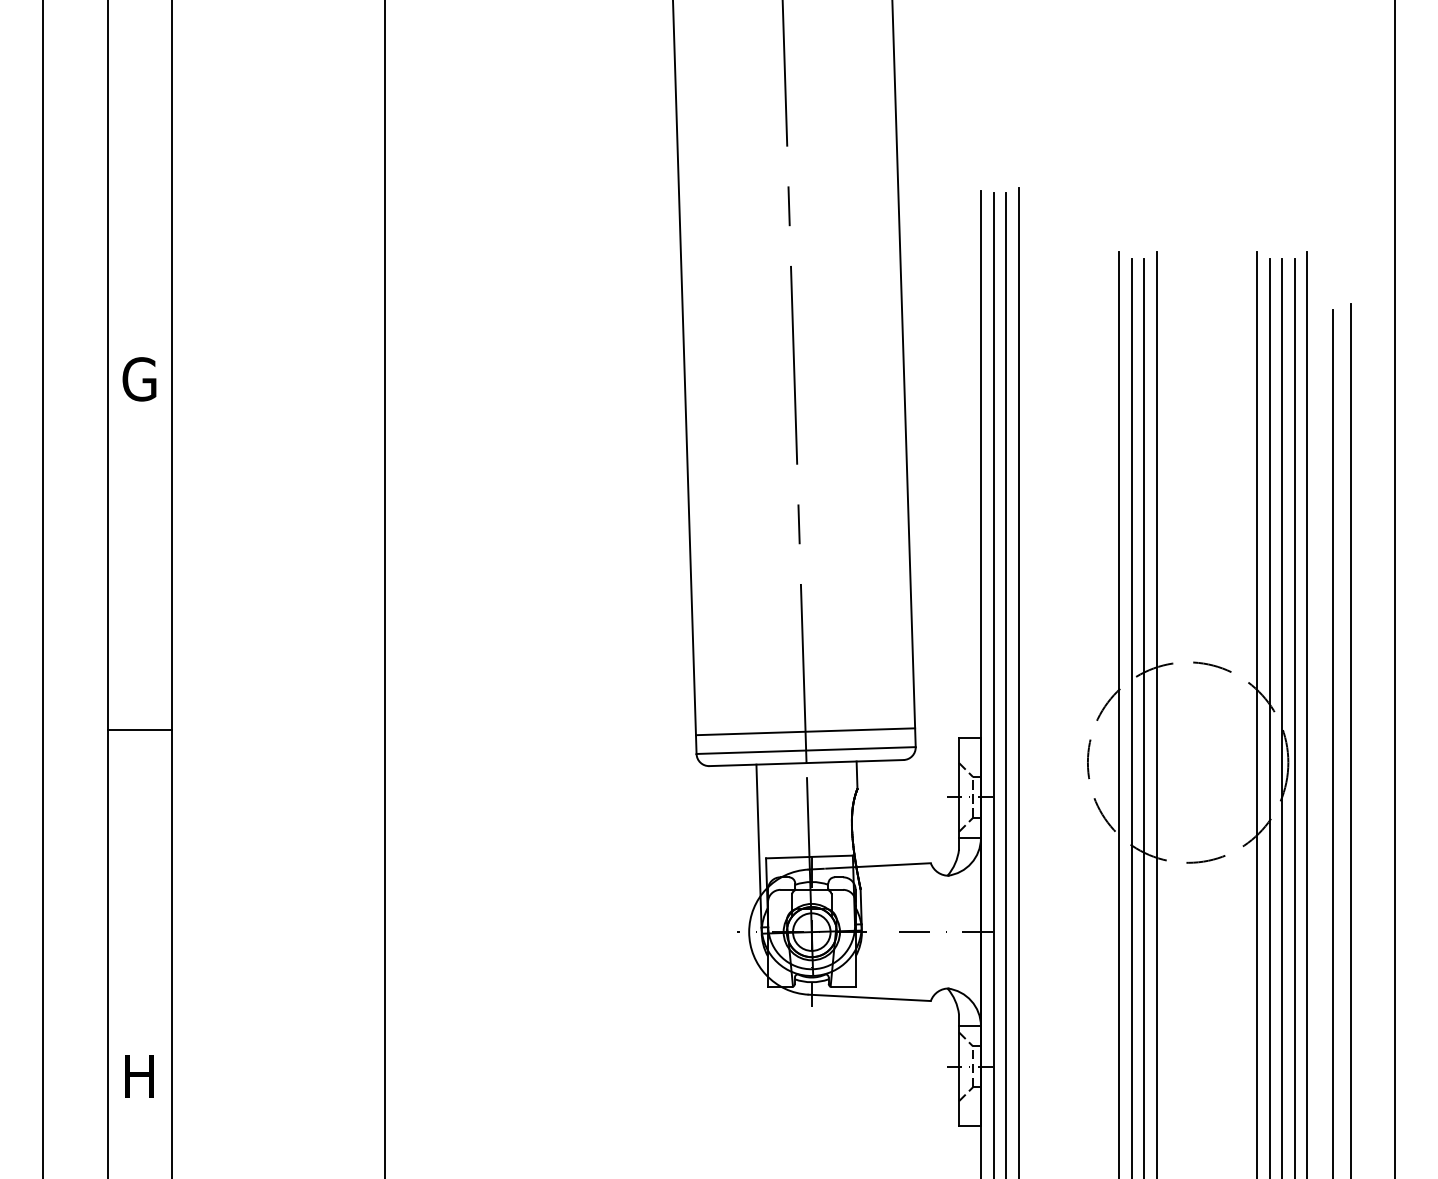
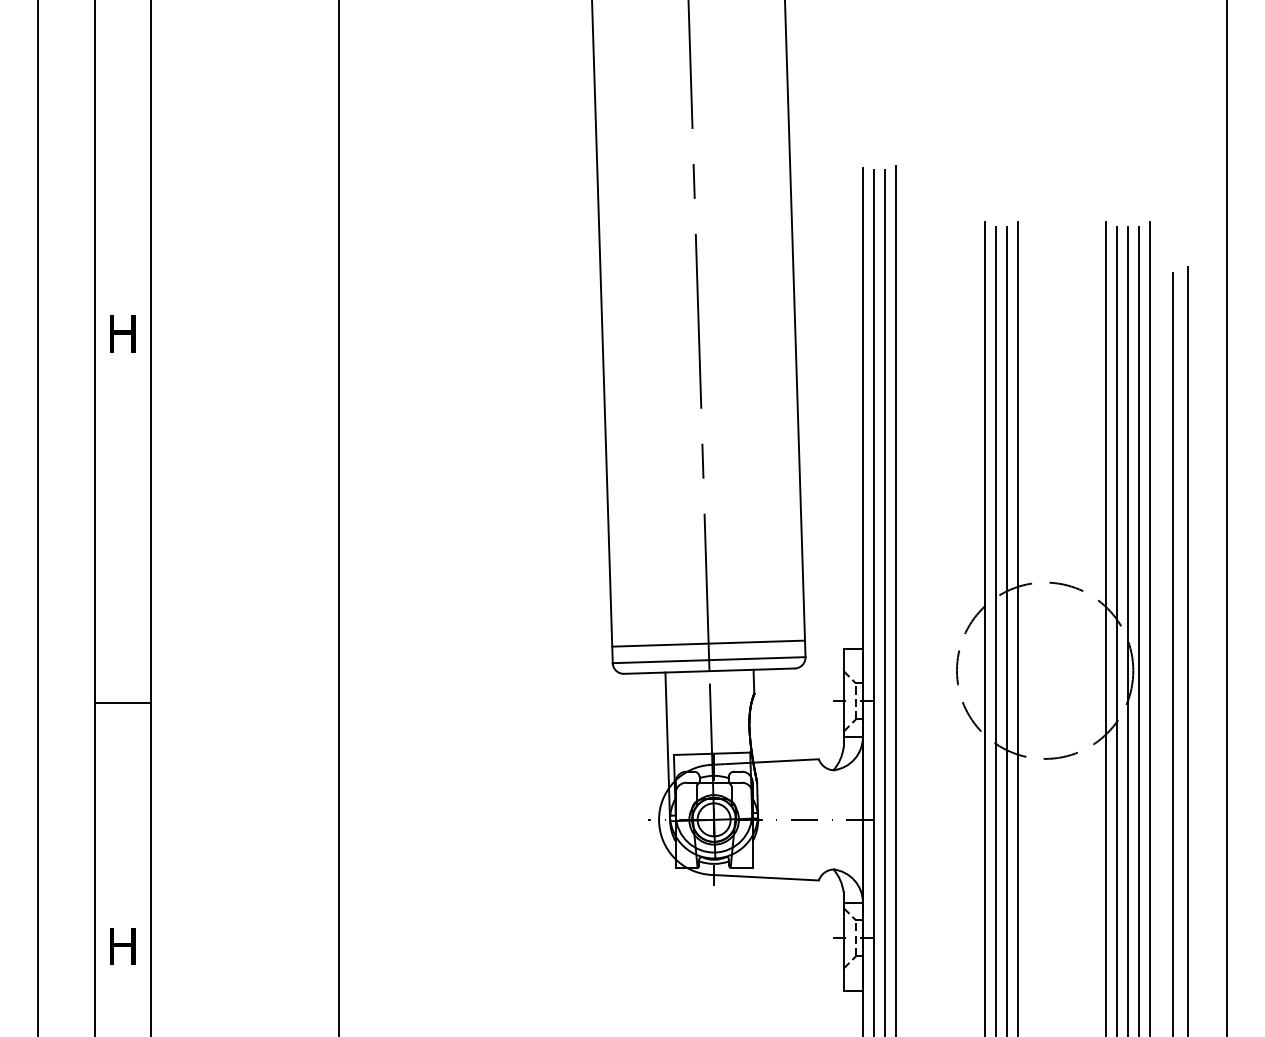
text: (139, 379) -> (122, 333), G -> H
line: (139, 729) -> (122, 702), moved

